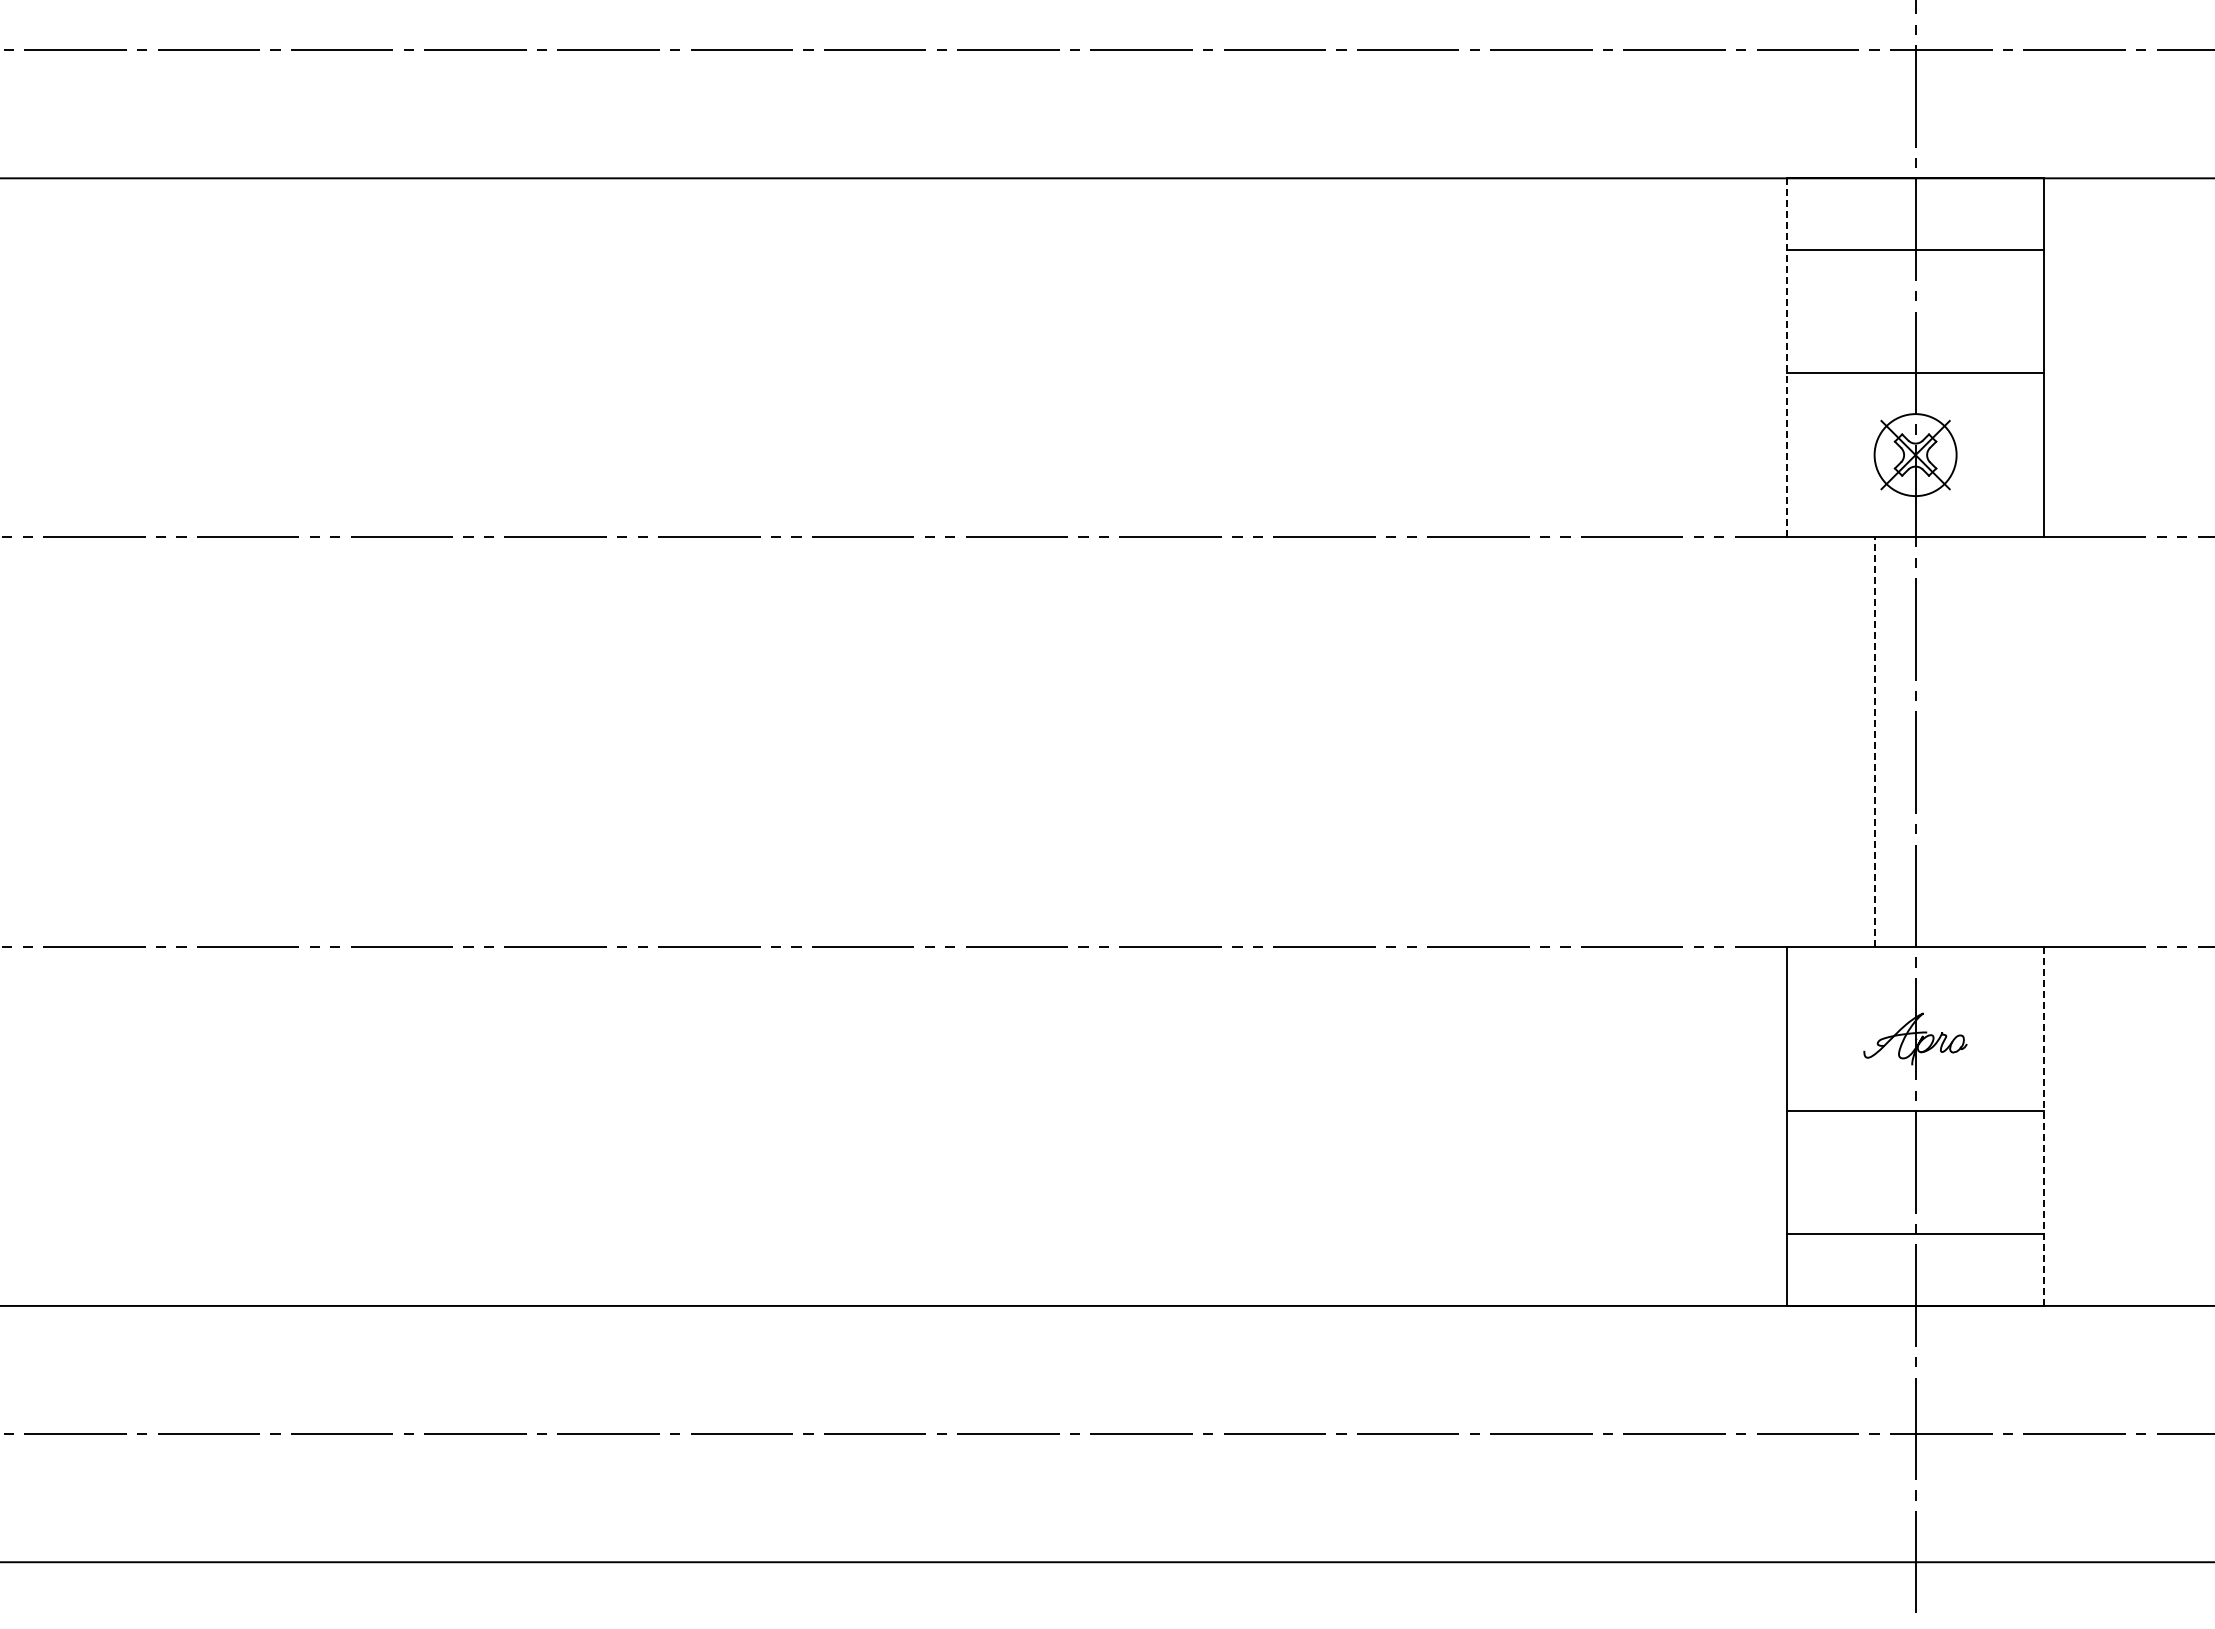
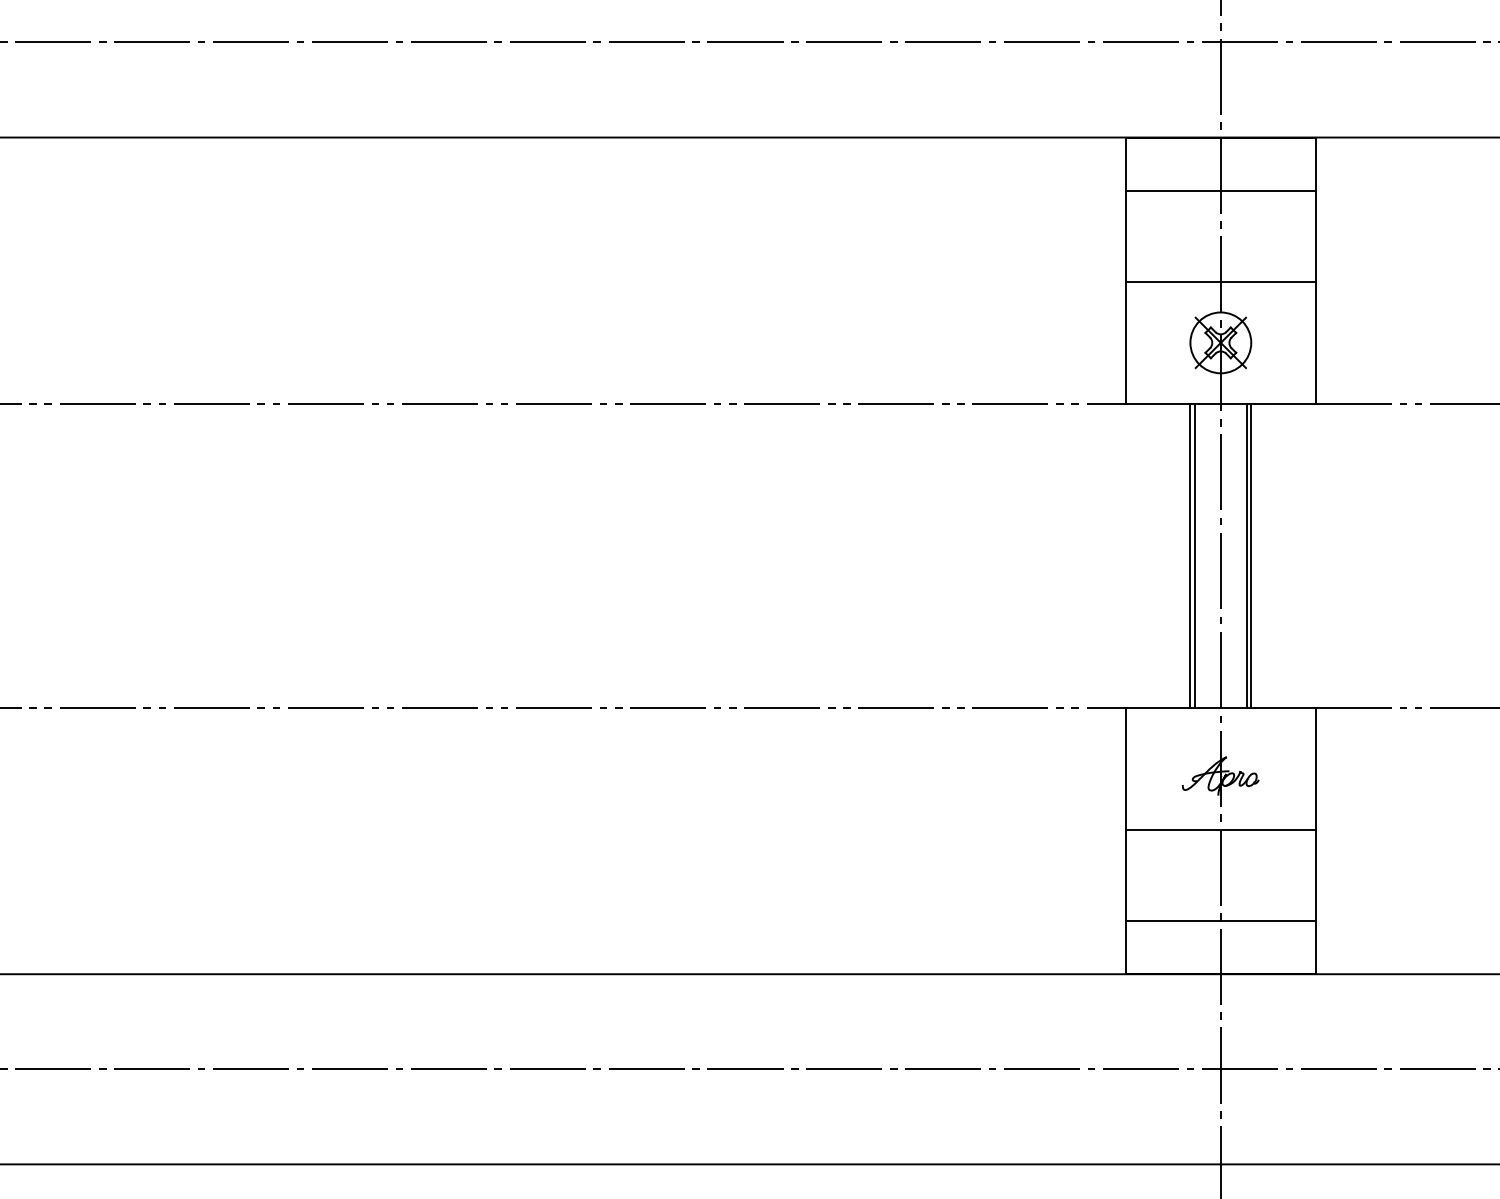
line: (1787, 357) -> (1125, 270), dashed -> solid
line: (1874, 741) -> (1190, 555), dashed -> solid
line: (1881, 742) -> (1195, 556), added
line: (1950, 742) -> (1246, 556), added
line: (1956, 742) -> (1251, 556), added
line: (2043, 1127) -> (1315, 841), dashed -> solid

